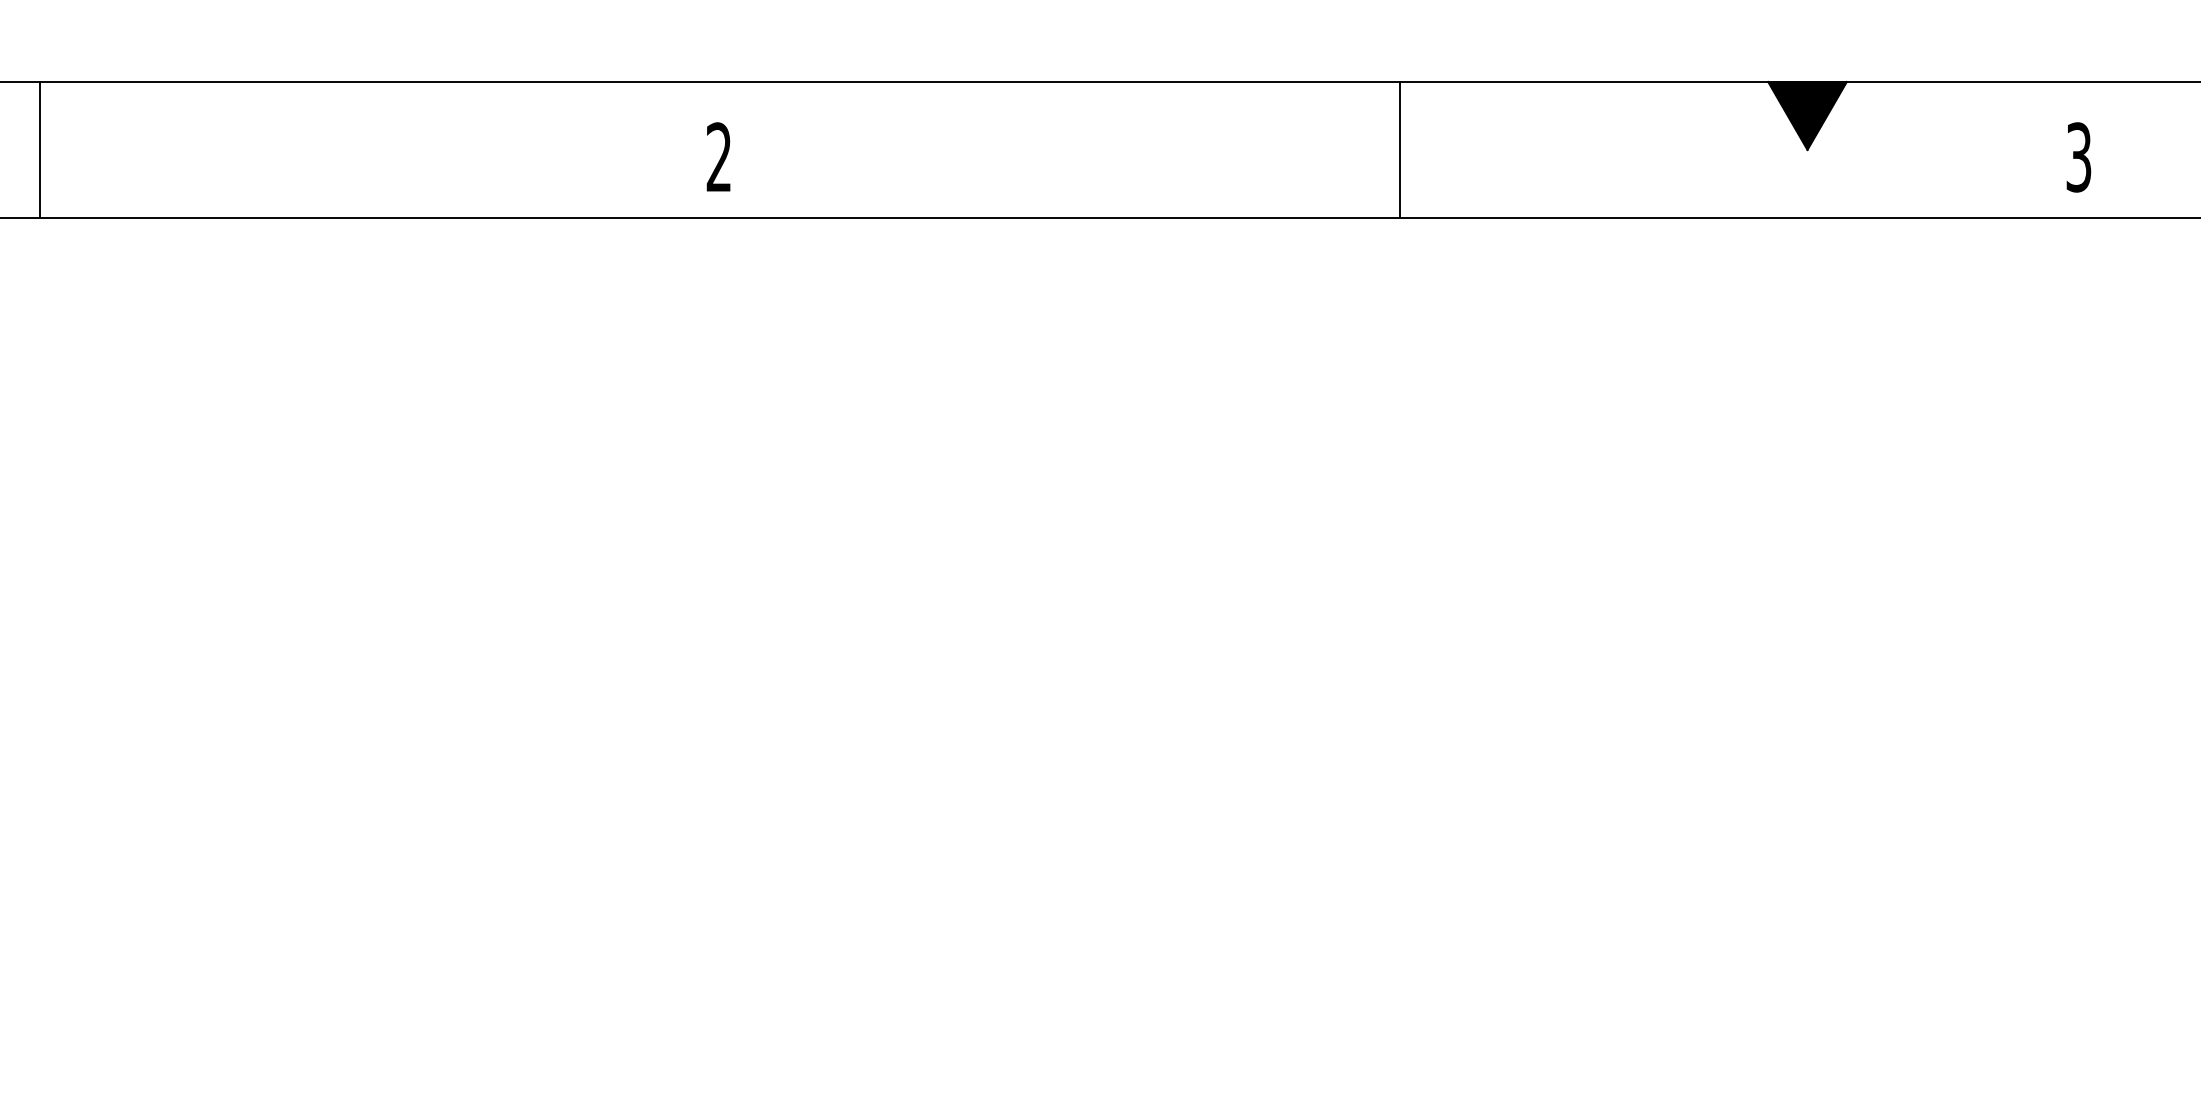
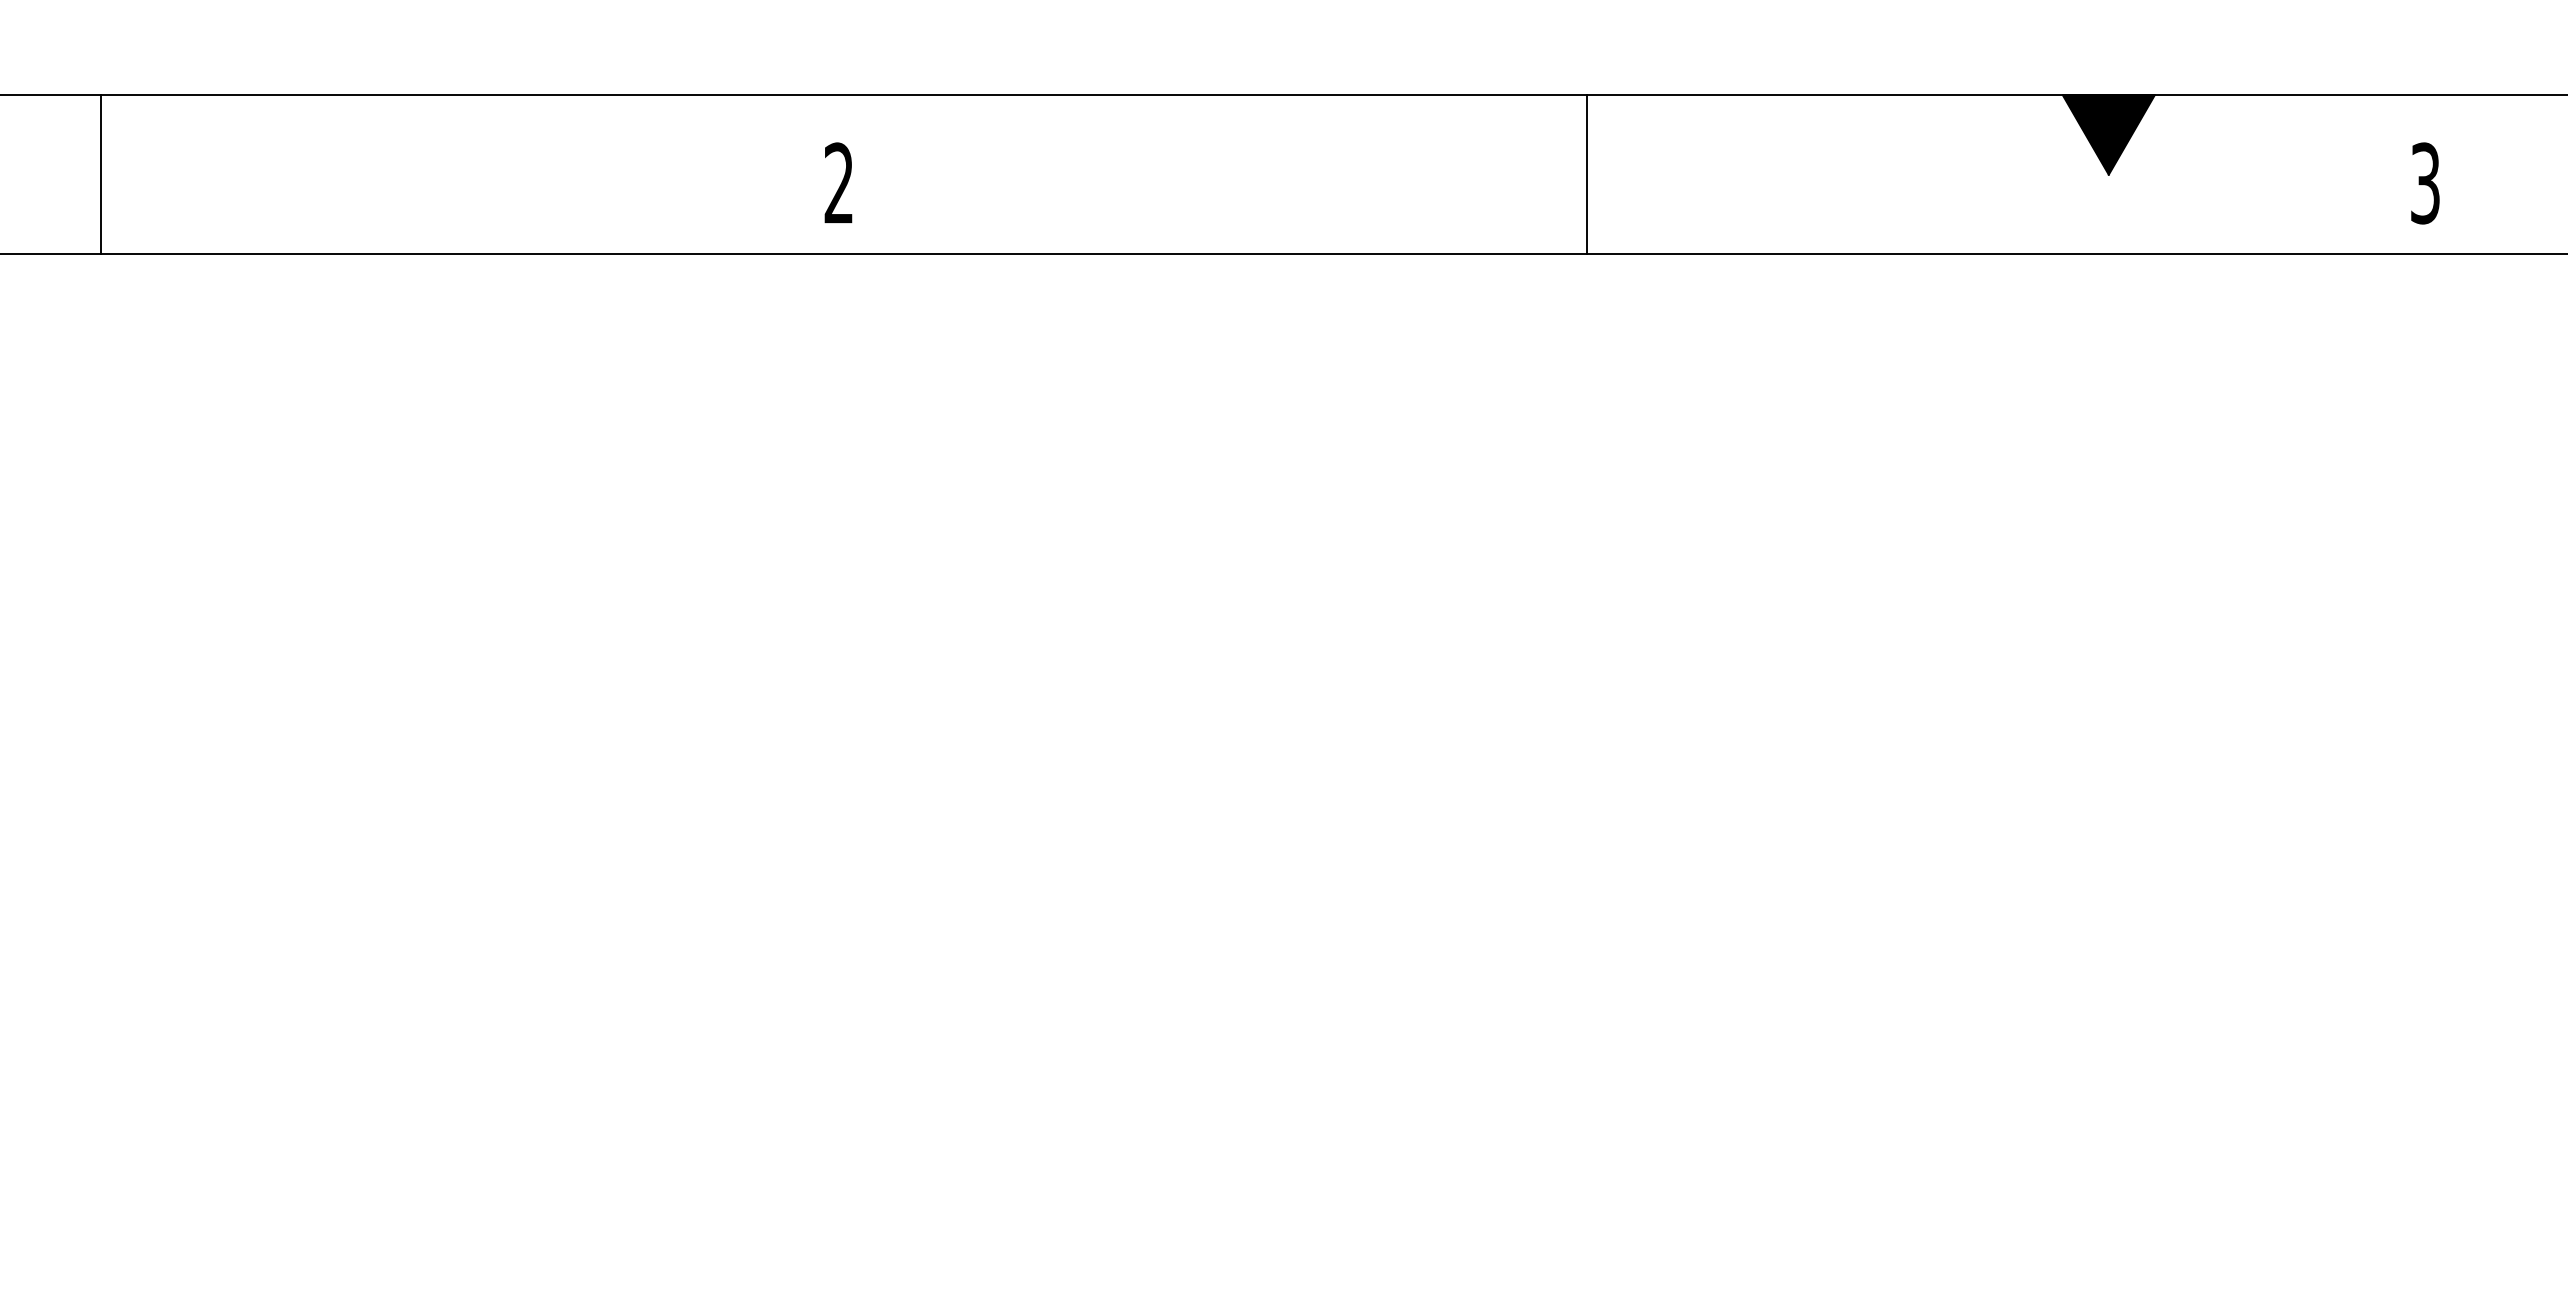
line: (39, 149) -> (101, 174), moved
line: (1399, 149) -> (1587, 174), moved

